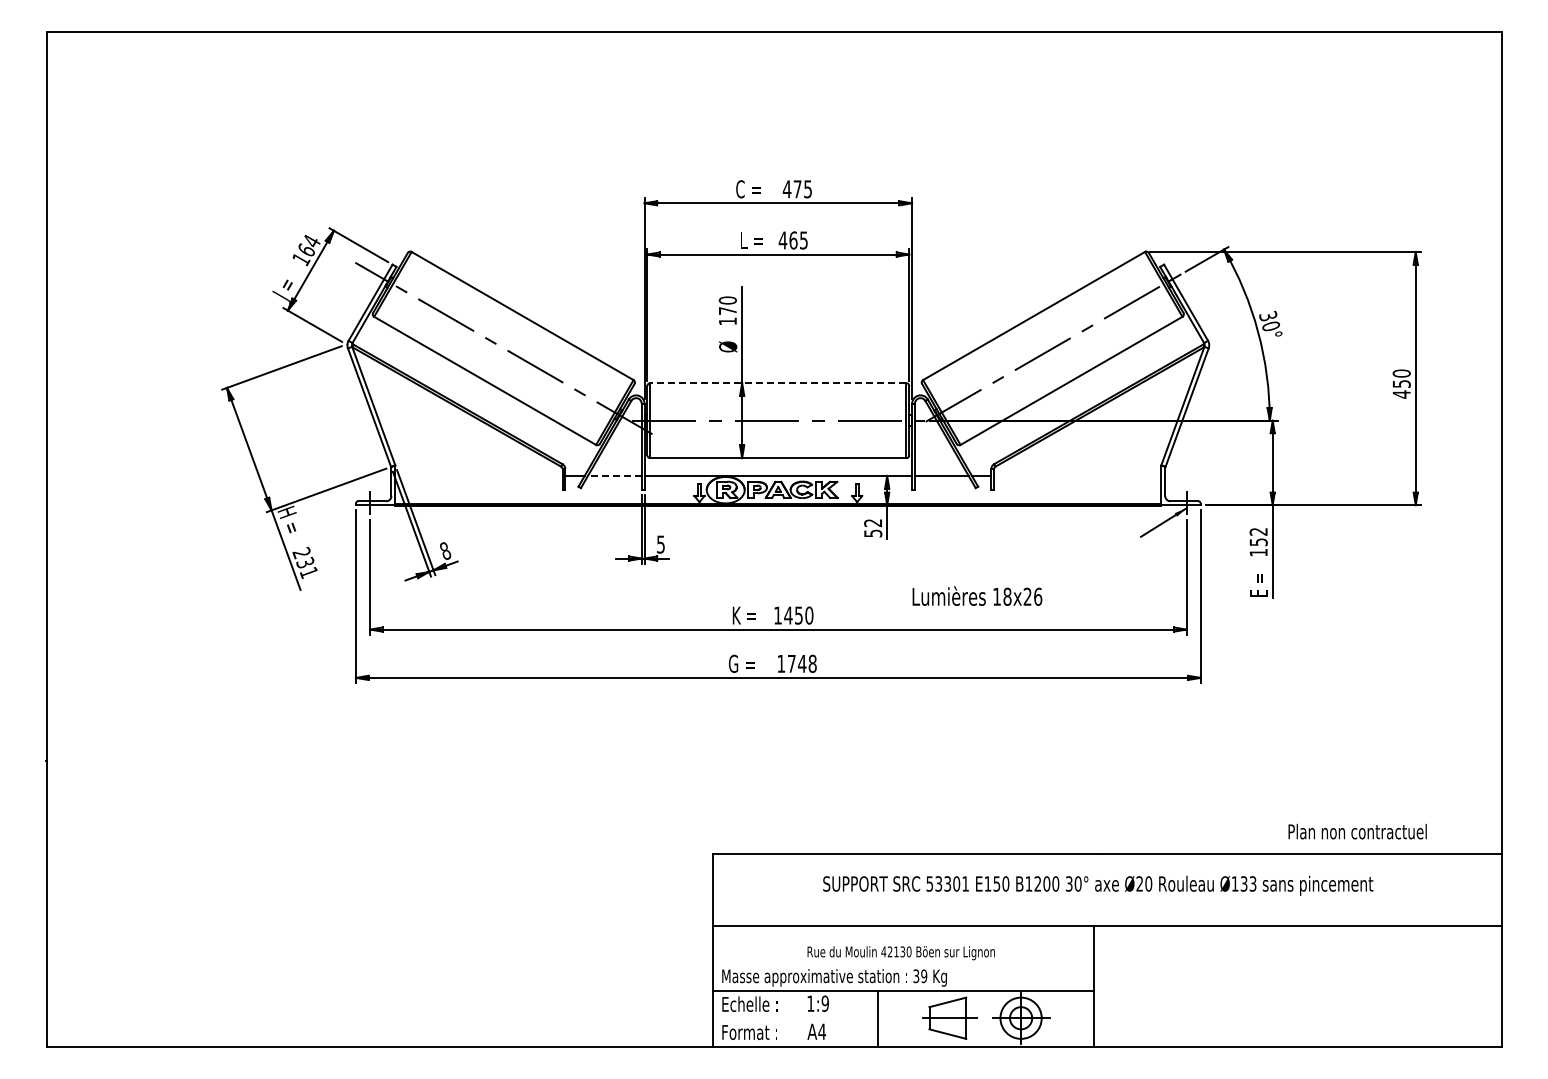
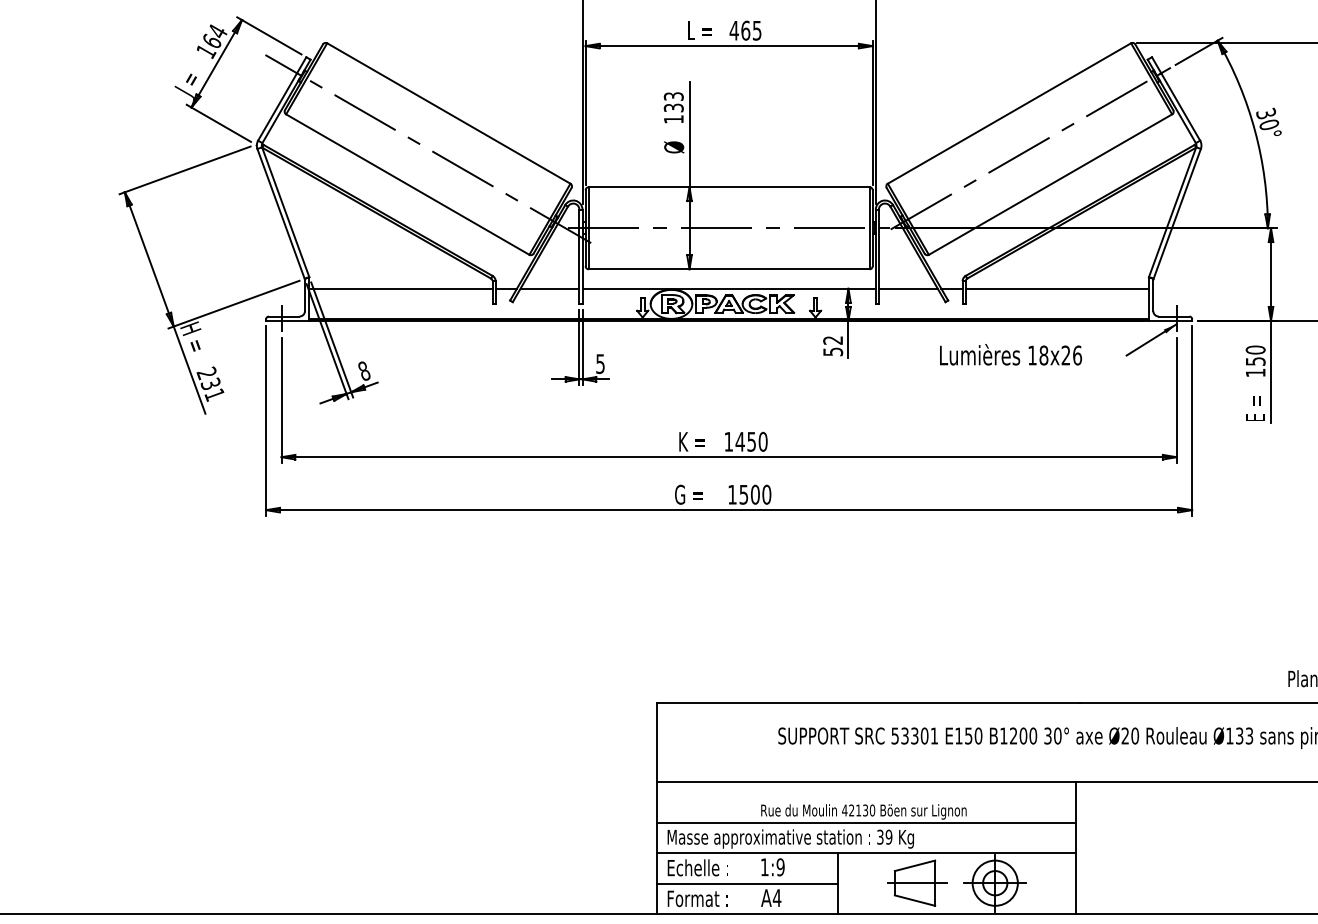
text: (727, 305) -> (673, 101), 170 -> 133
line: (777, 383) -> (728, 187), dashed -> solid
line: (478, 475) -> (400, 288), added
line: (614, 475) -> (549, 288), dashed -> solid
line: (1077, 475) -> (1057, 288), added
text: (1258, 531) -> (1255, 349), 152 -> 150
text: (977, 595) -> (1011, 354), moved
text: (802, 663) -> (755, 494), 1748 -> 1500
line: (903, 963) -> (866, 823), added
line: (795, 1018) -> (747, 883), added

